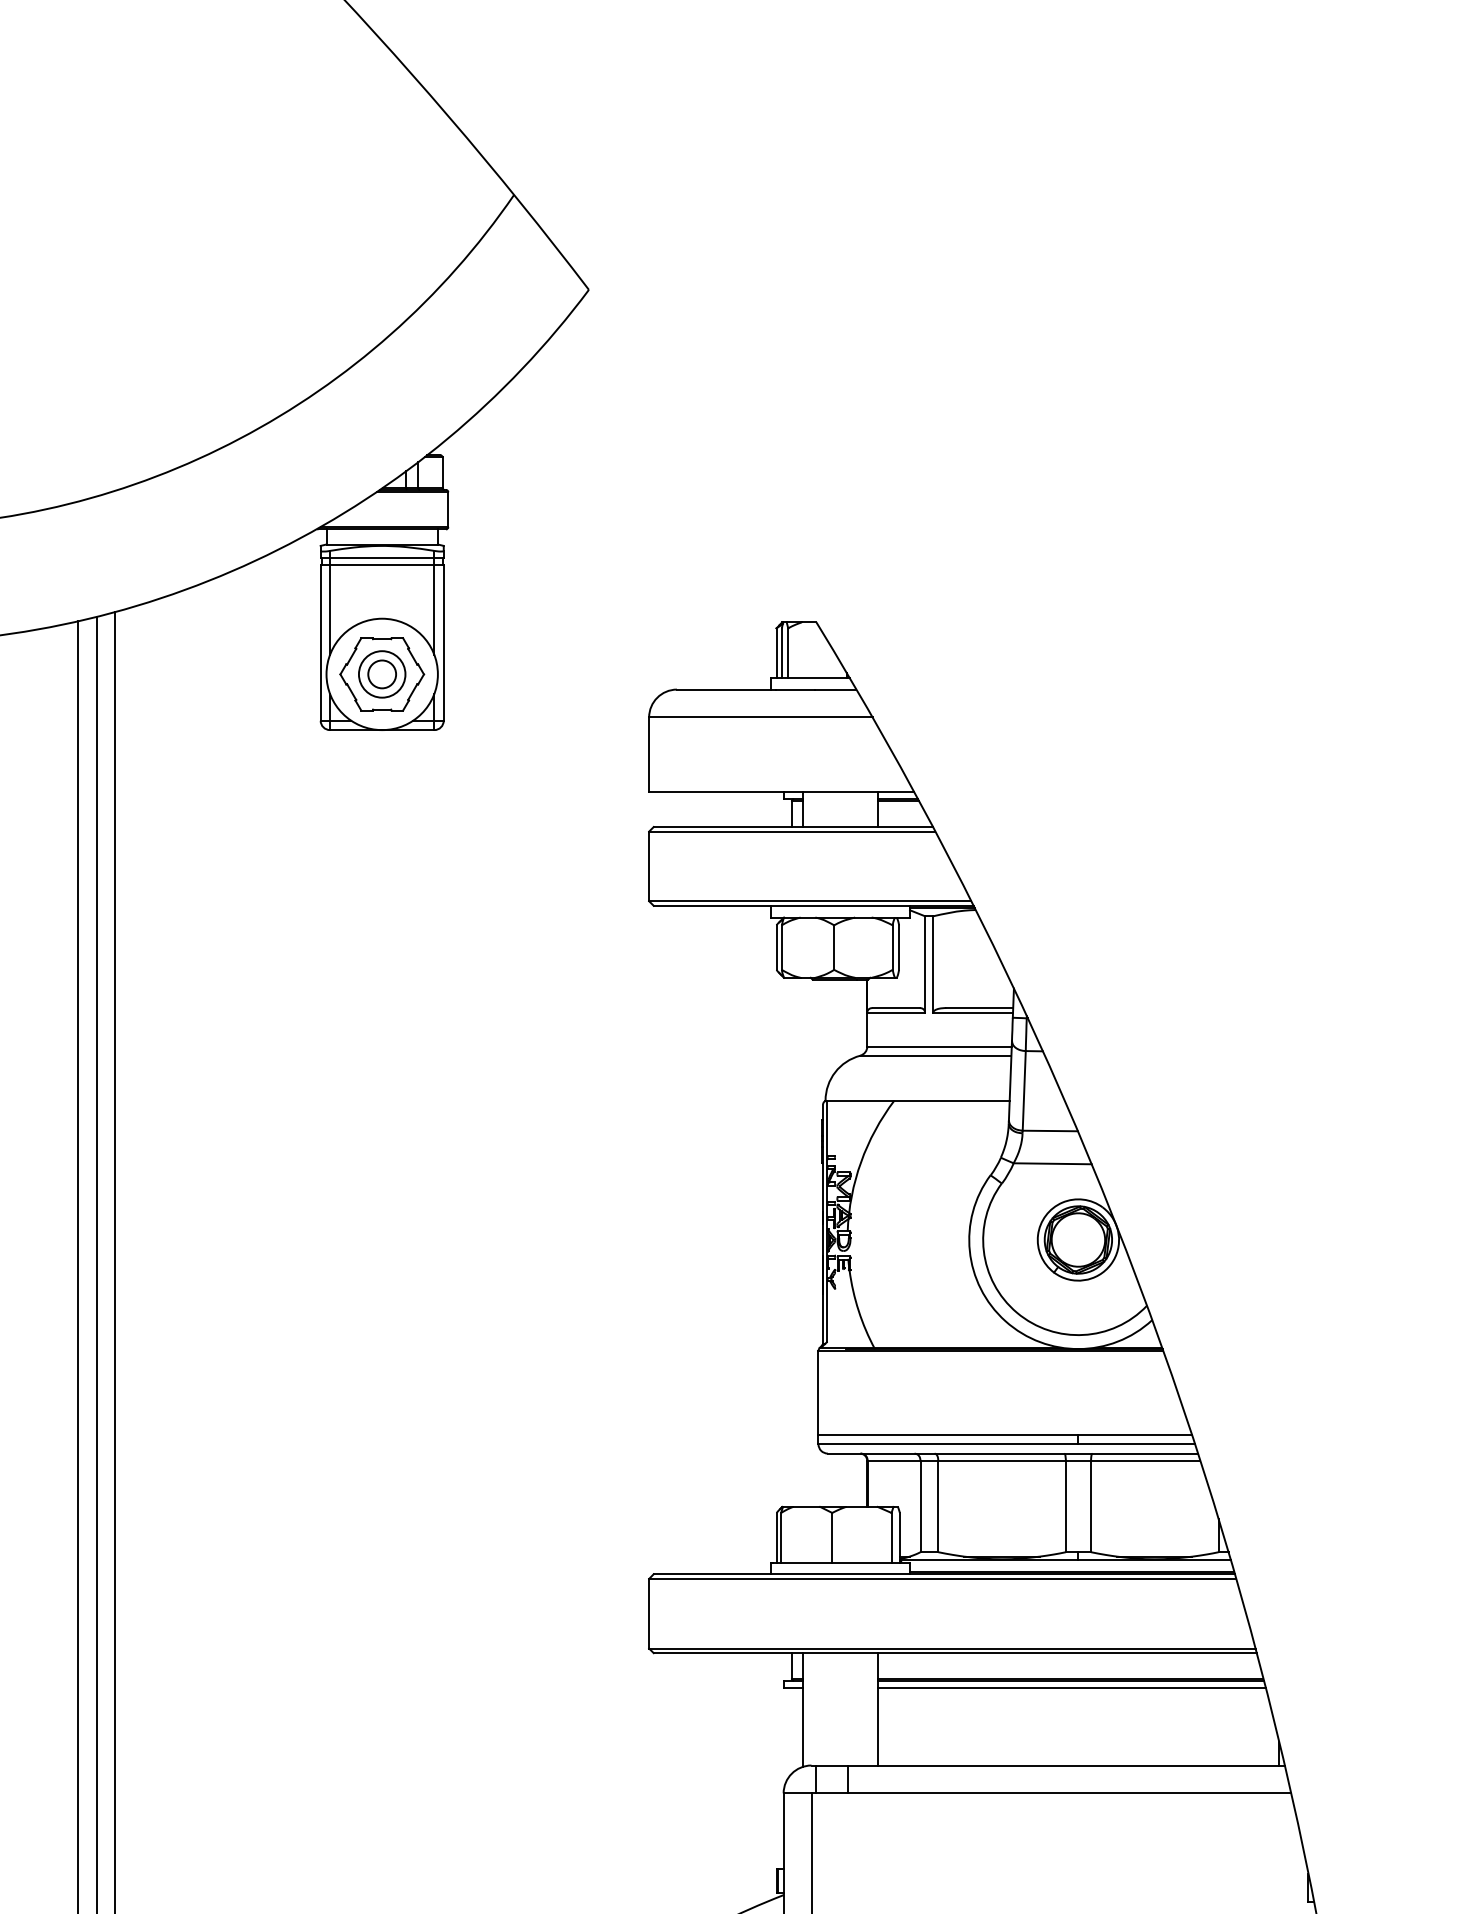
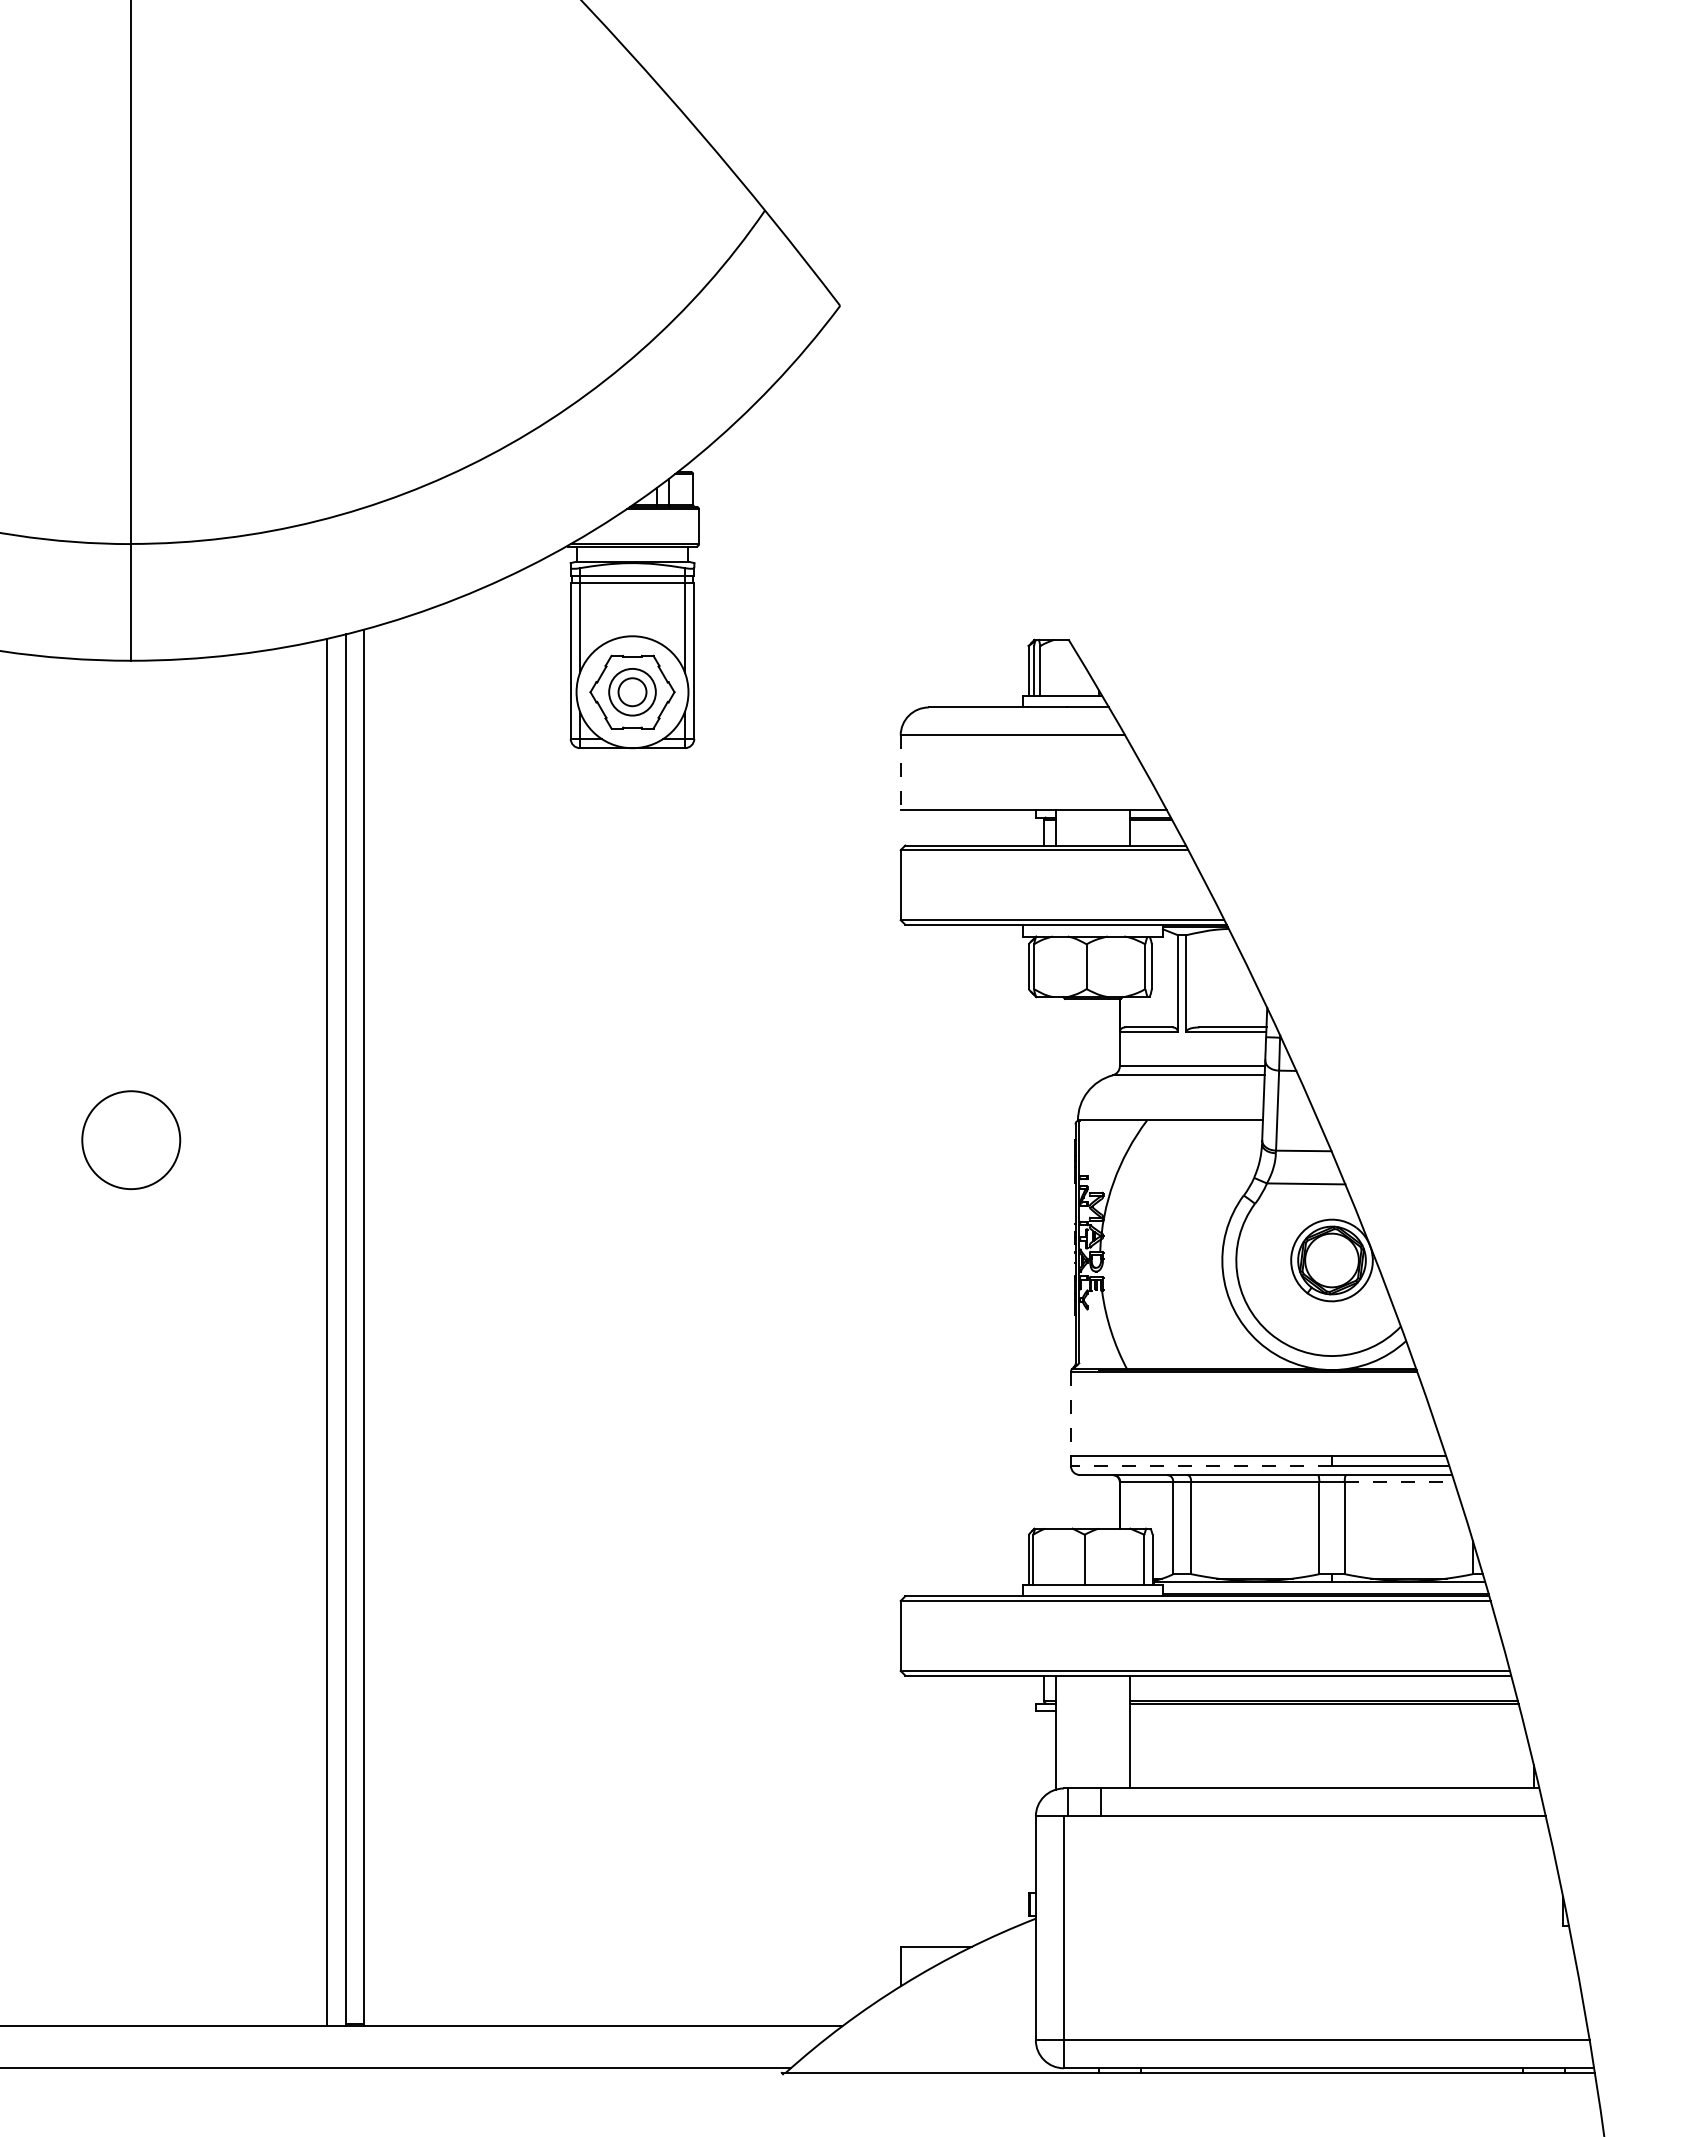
line: (648, 755) -> (900, 773), solid -> dashed
line: (818, 1393) -> (1070, 1414), solid -> dashed
line: (948, 1444) -> (1201, 1465), solid -> dashed
line: (1145, 1460) -> (1399, 1482), solid -> dashed
line: (1071, 1687) -> (1325, 1710), removed

